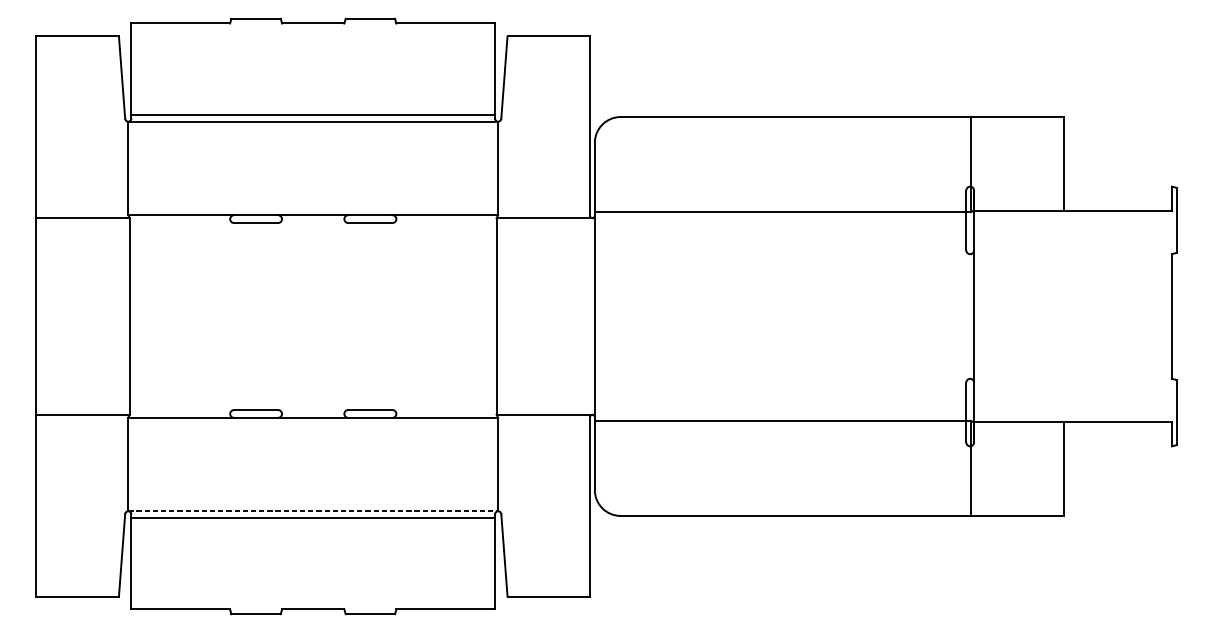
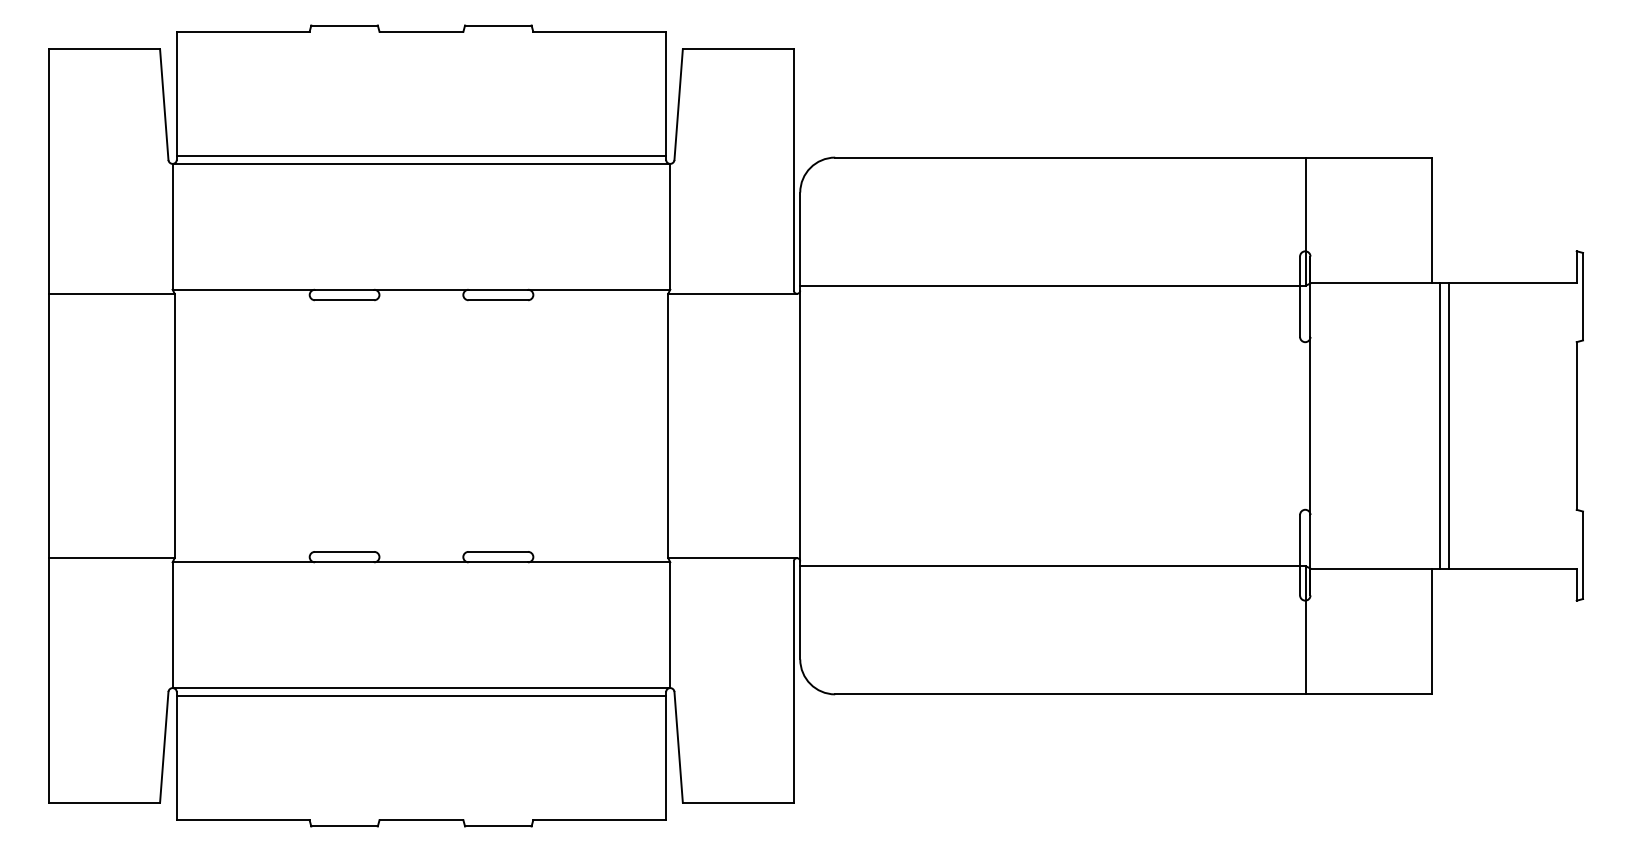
line: (1070, 316) -> (1440, 425), added
line: (1076, 316) -> (1448, 425), added
line: (313, 511) -> (421, 688), dashed -> solid

